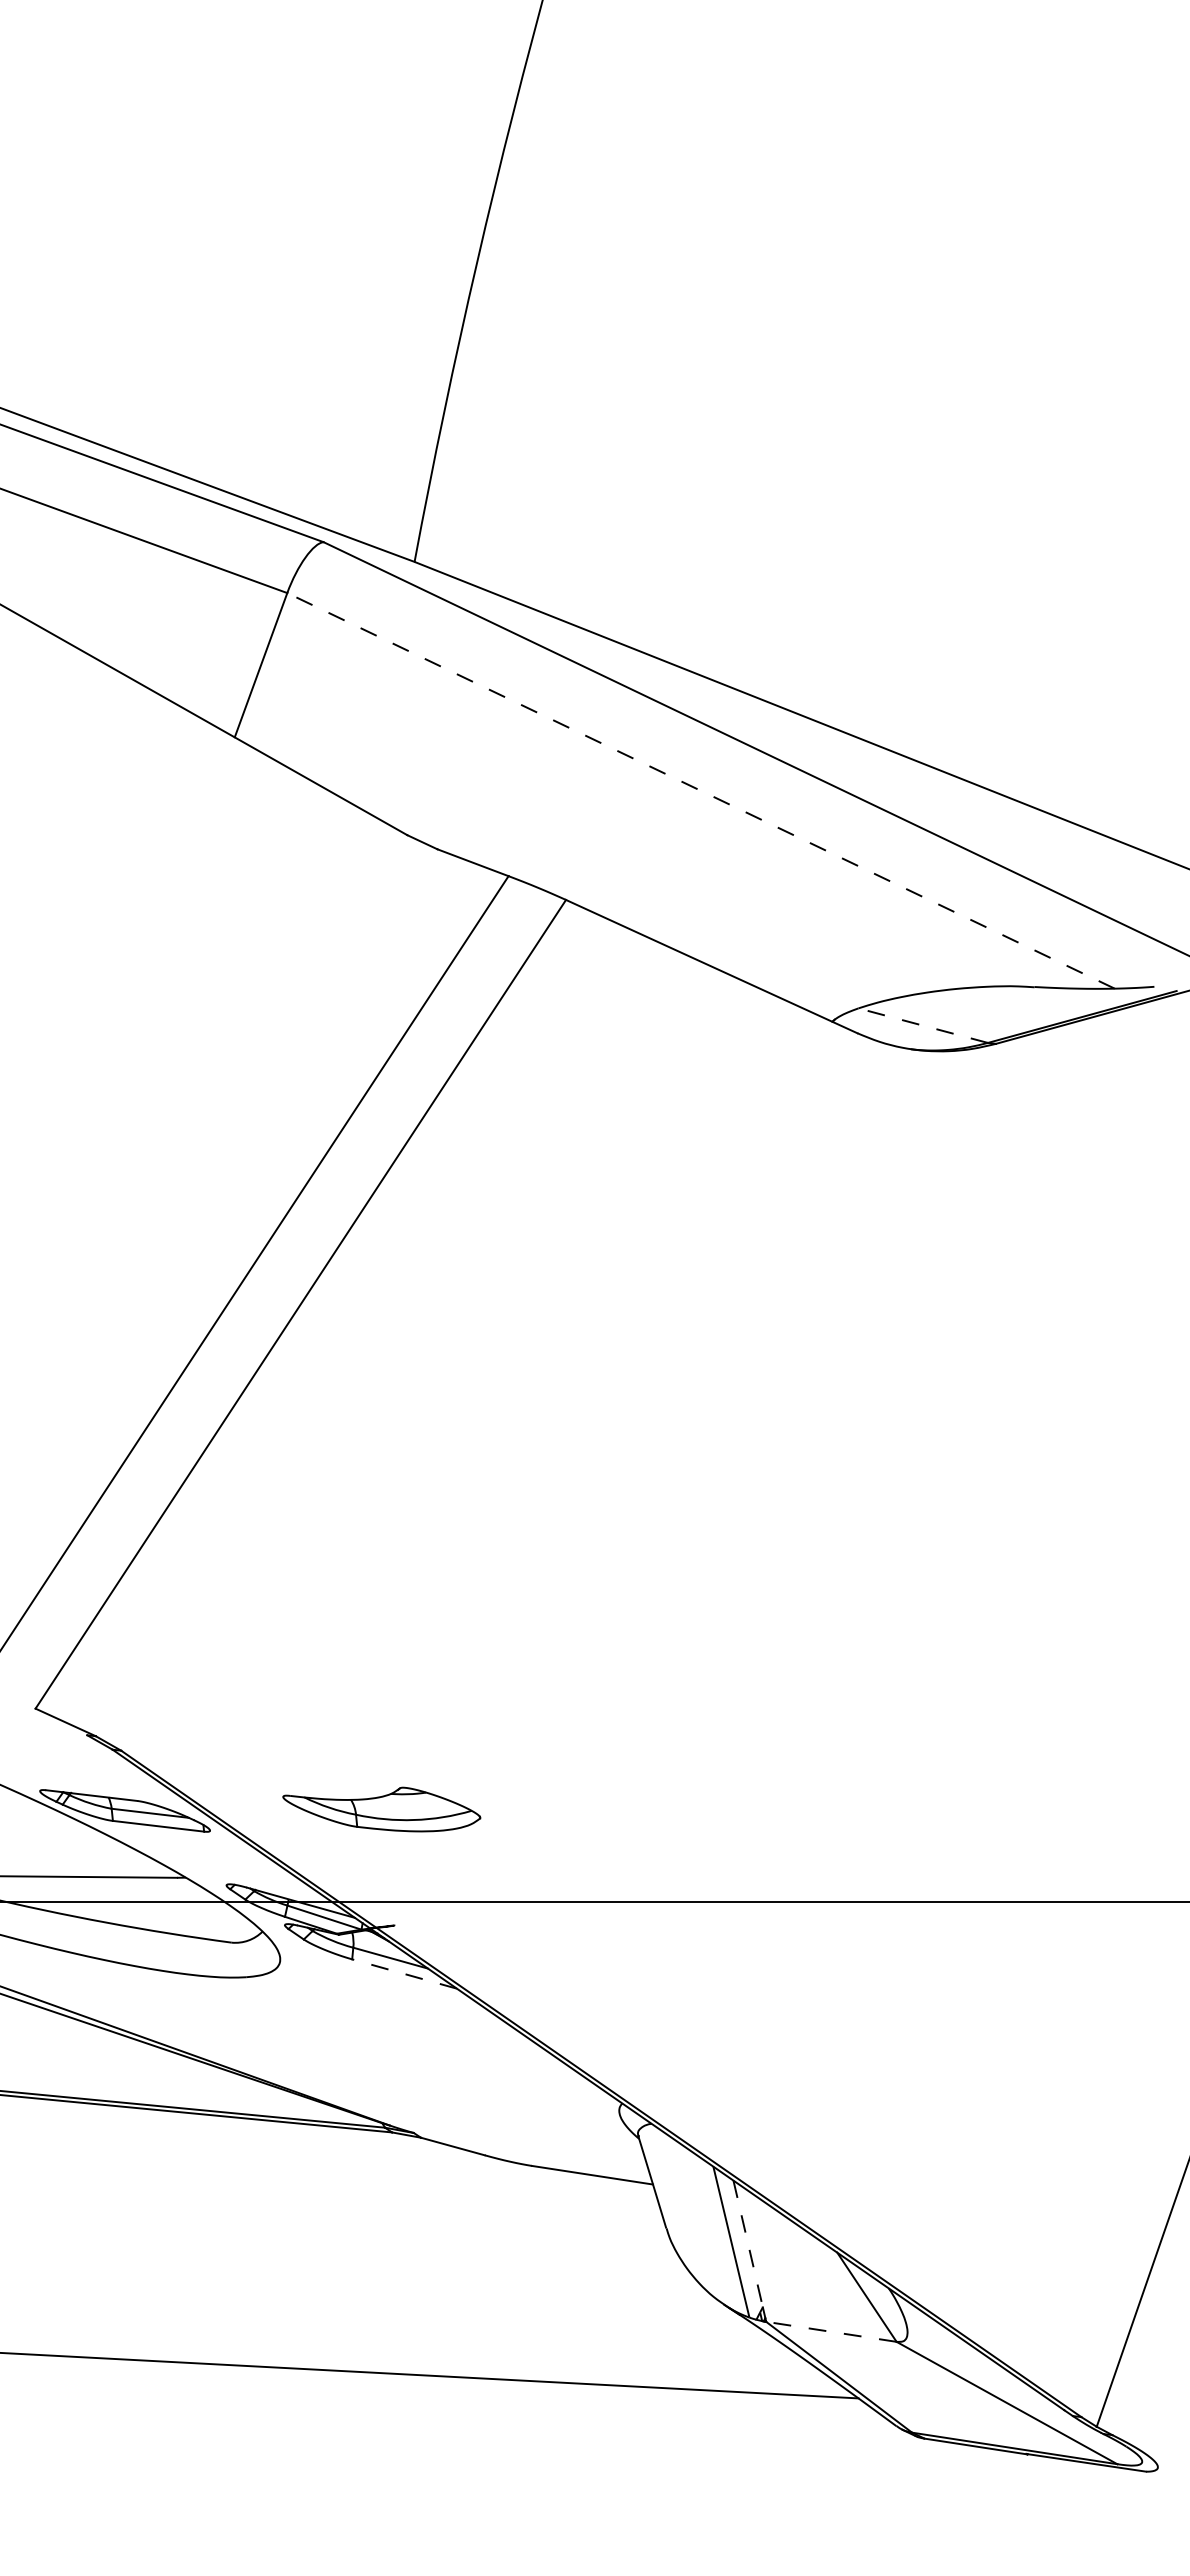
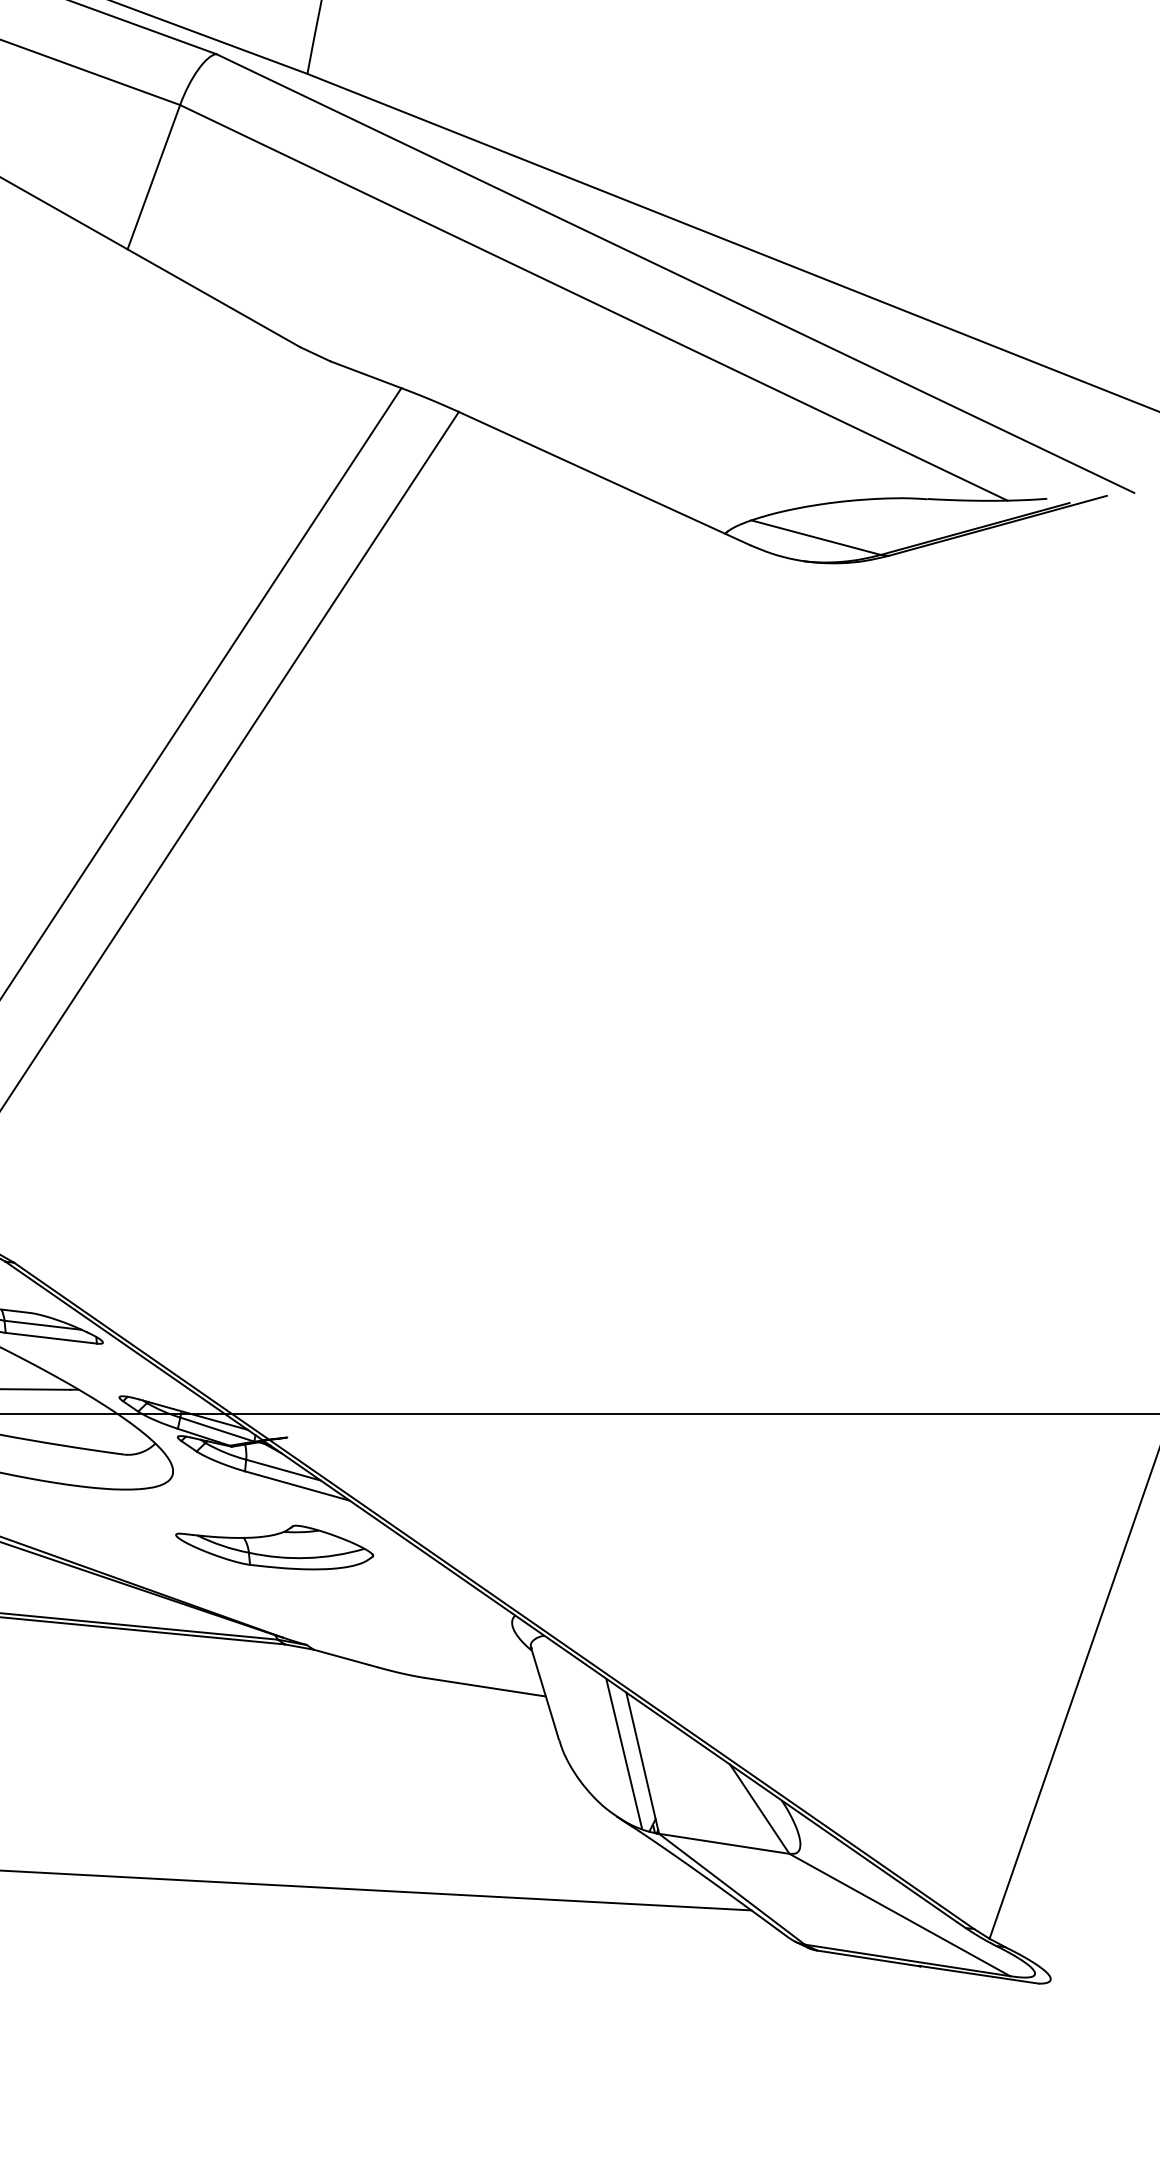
line: (701, 790) -> (594, 302), dashed -> solid
line: (922, 1025) -> (815, 537), dashed -> solid
part: (381, 1809) -> (274, 1547), moved
line: (404, 1973) -> (297, 1485), dashed -> solid
line: (748, 2244) -> (641, 1756), dashed -> solid
line: (831, 2331) -> (724, 1843), dashed -> solid

